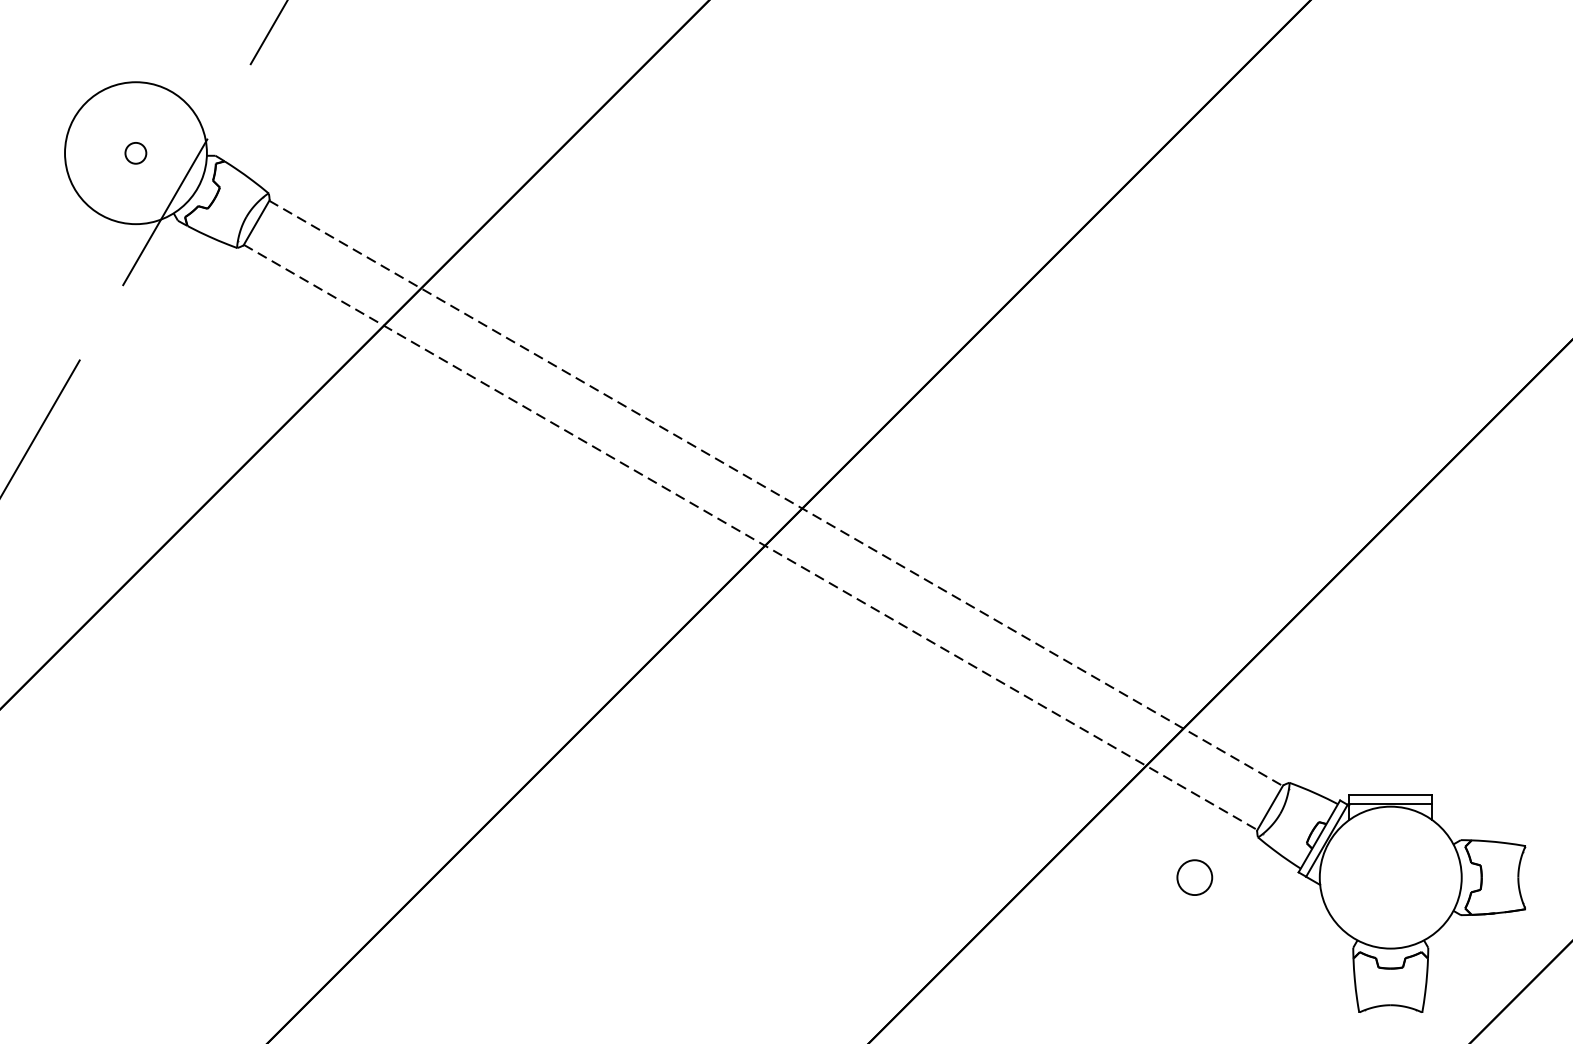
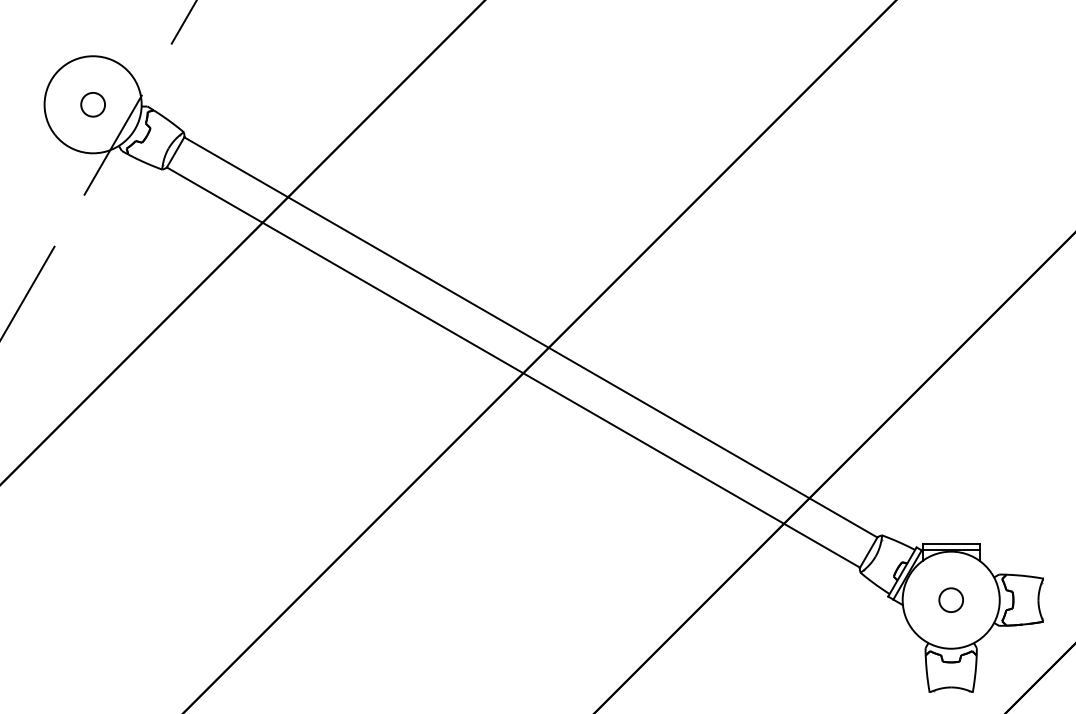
circle: (135, 152) -> (92, 104), size x1.67
line: (776, 493) -> (531, 337), dashed -> solid
line: (750, 537) -> (513, 367), dashed -> solid
circle: (1193, 876) -> (950, 599), moved

